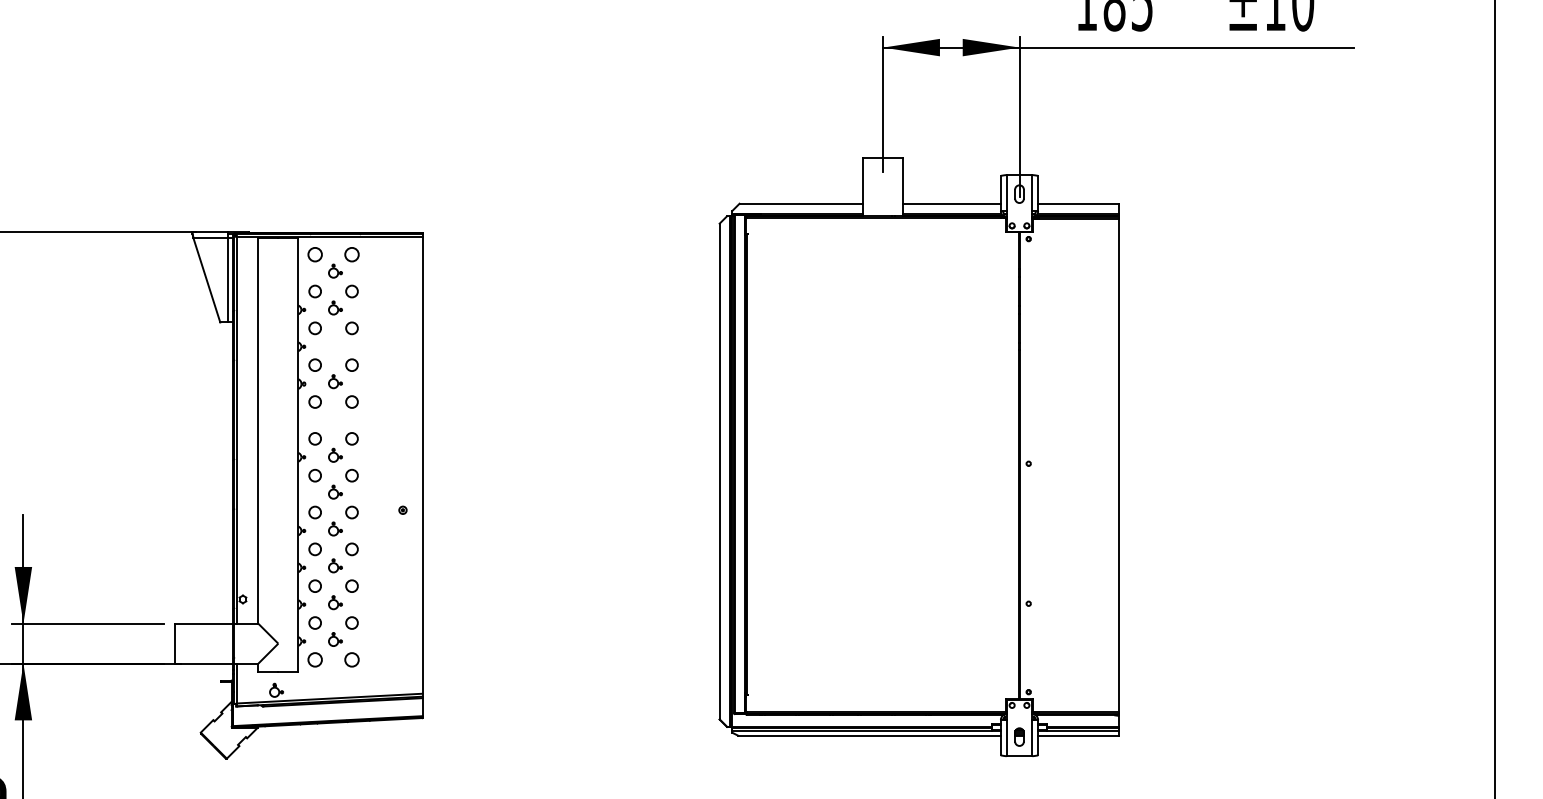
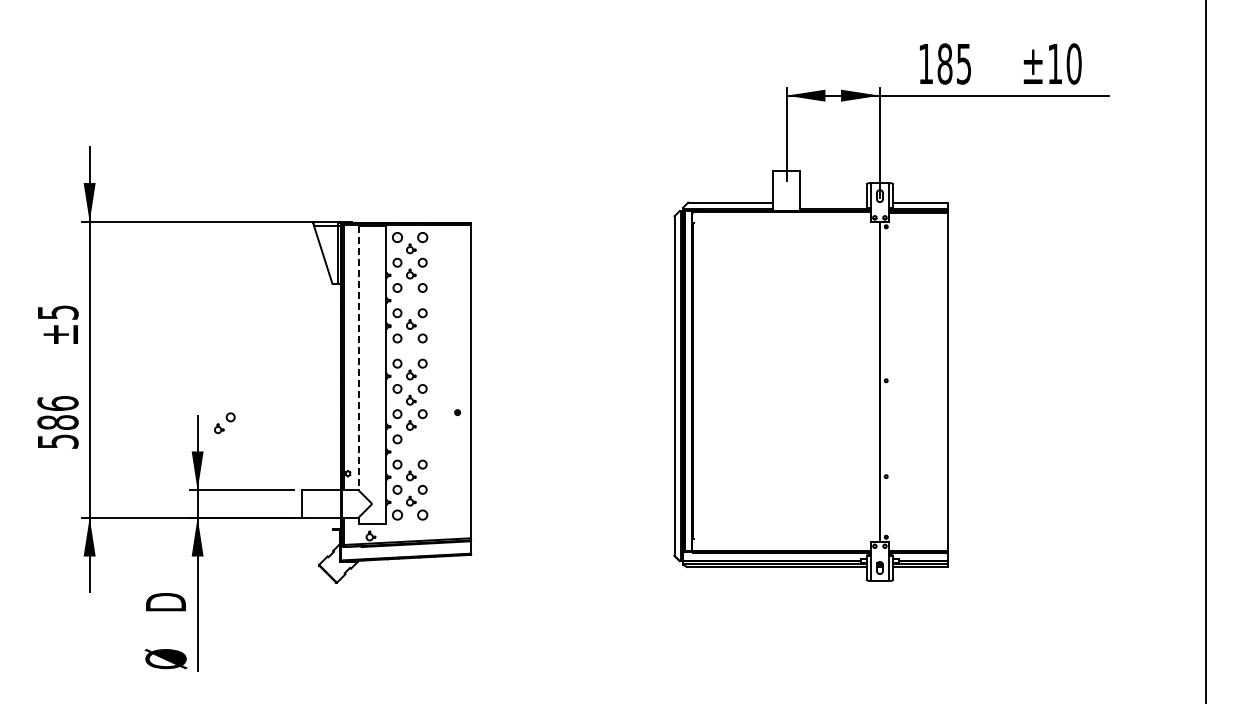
line: (951, 203) -> (833, 202), removed
line: (258, 431) -> (358, 358), solid -> dashed
part: (342, 558) -> (224, 423), moved

